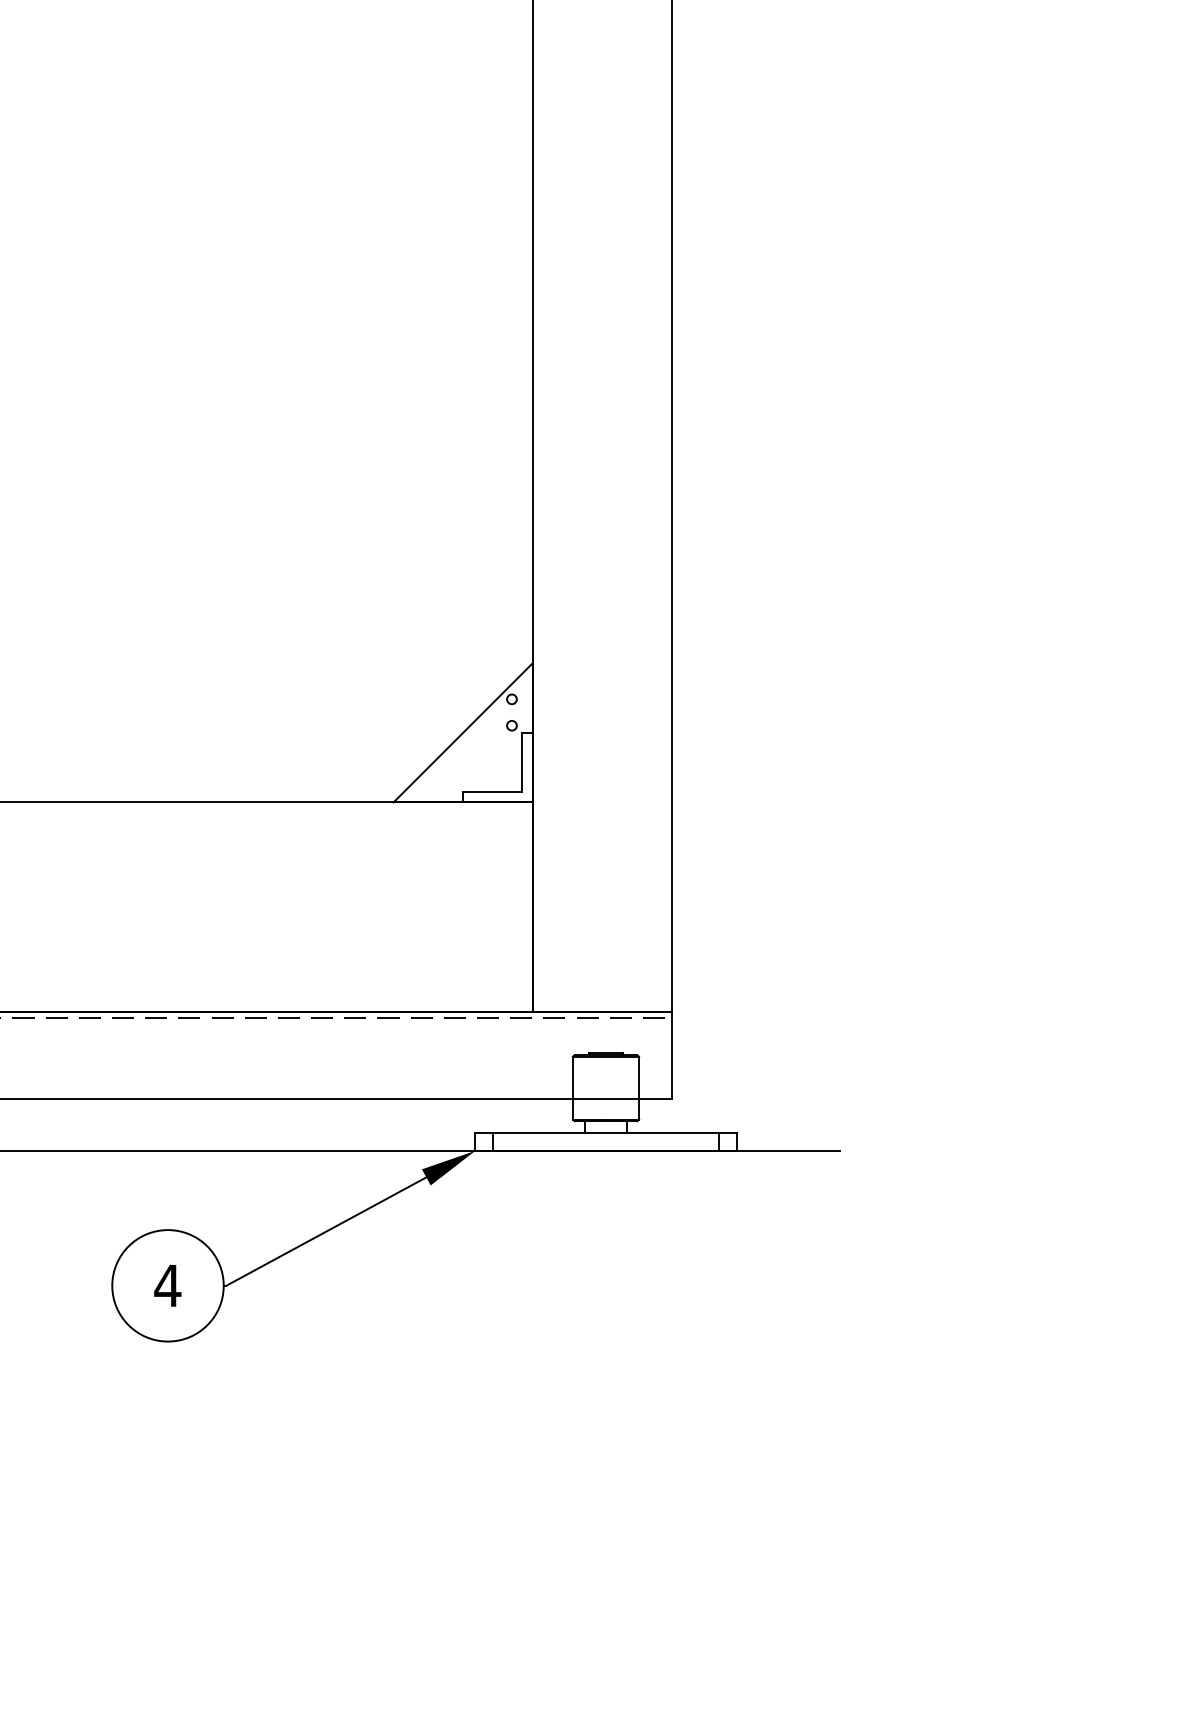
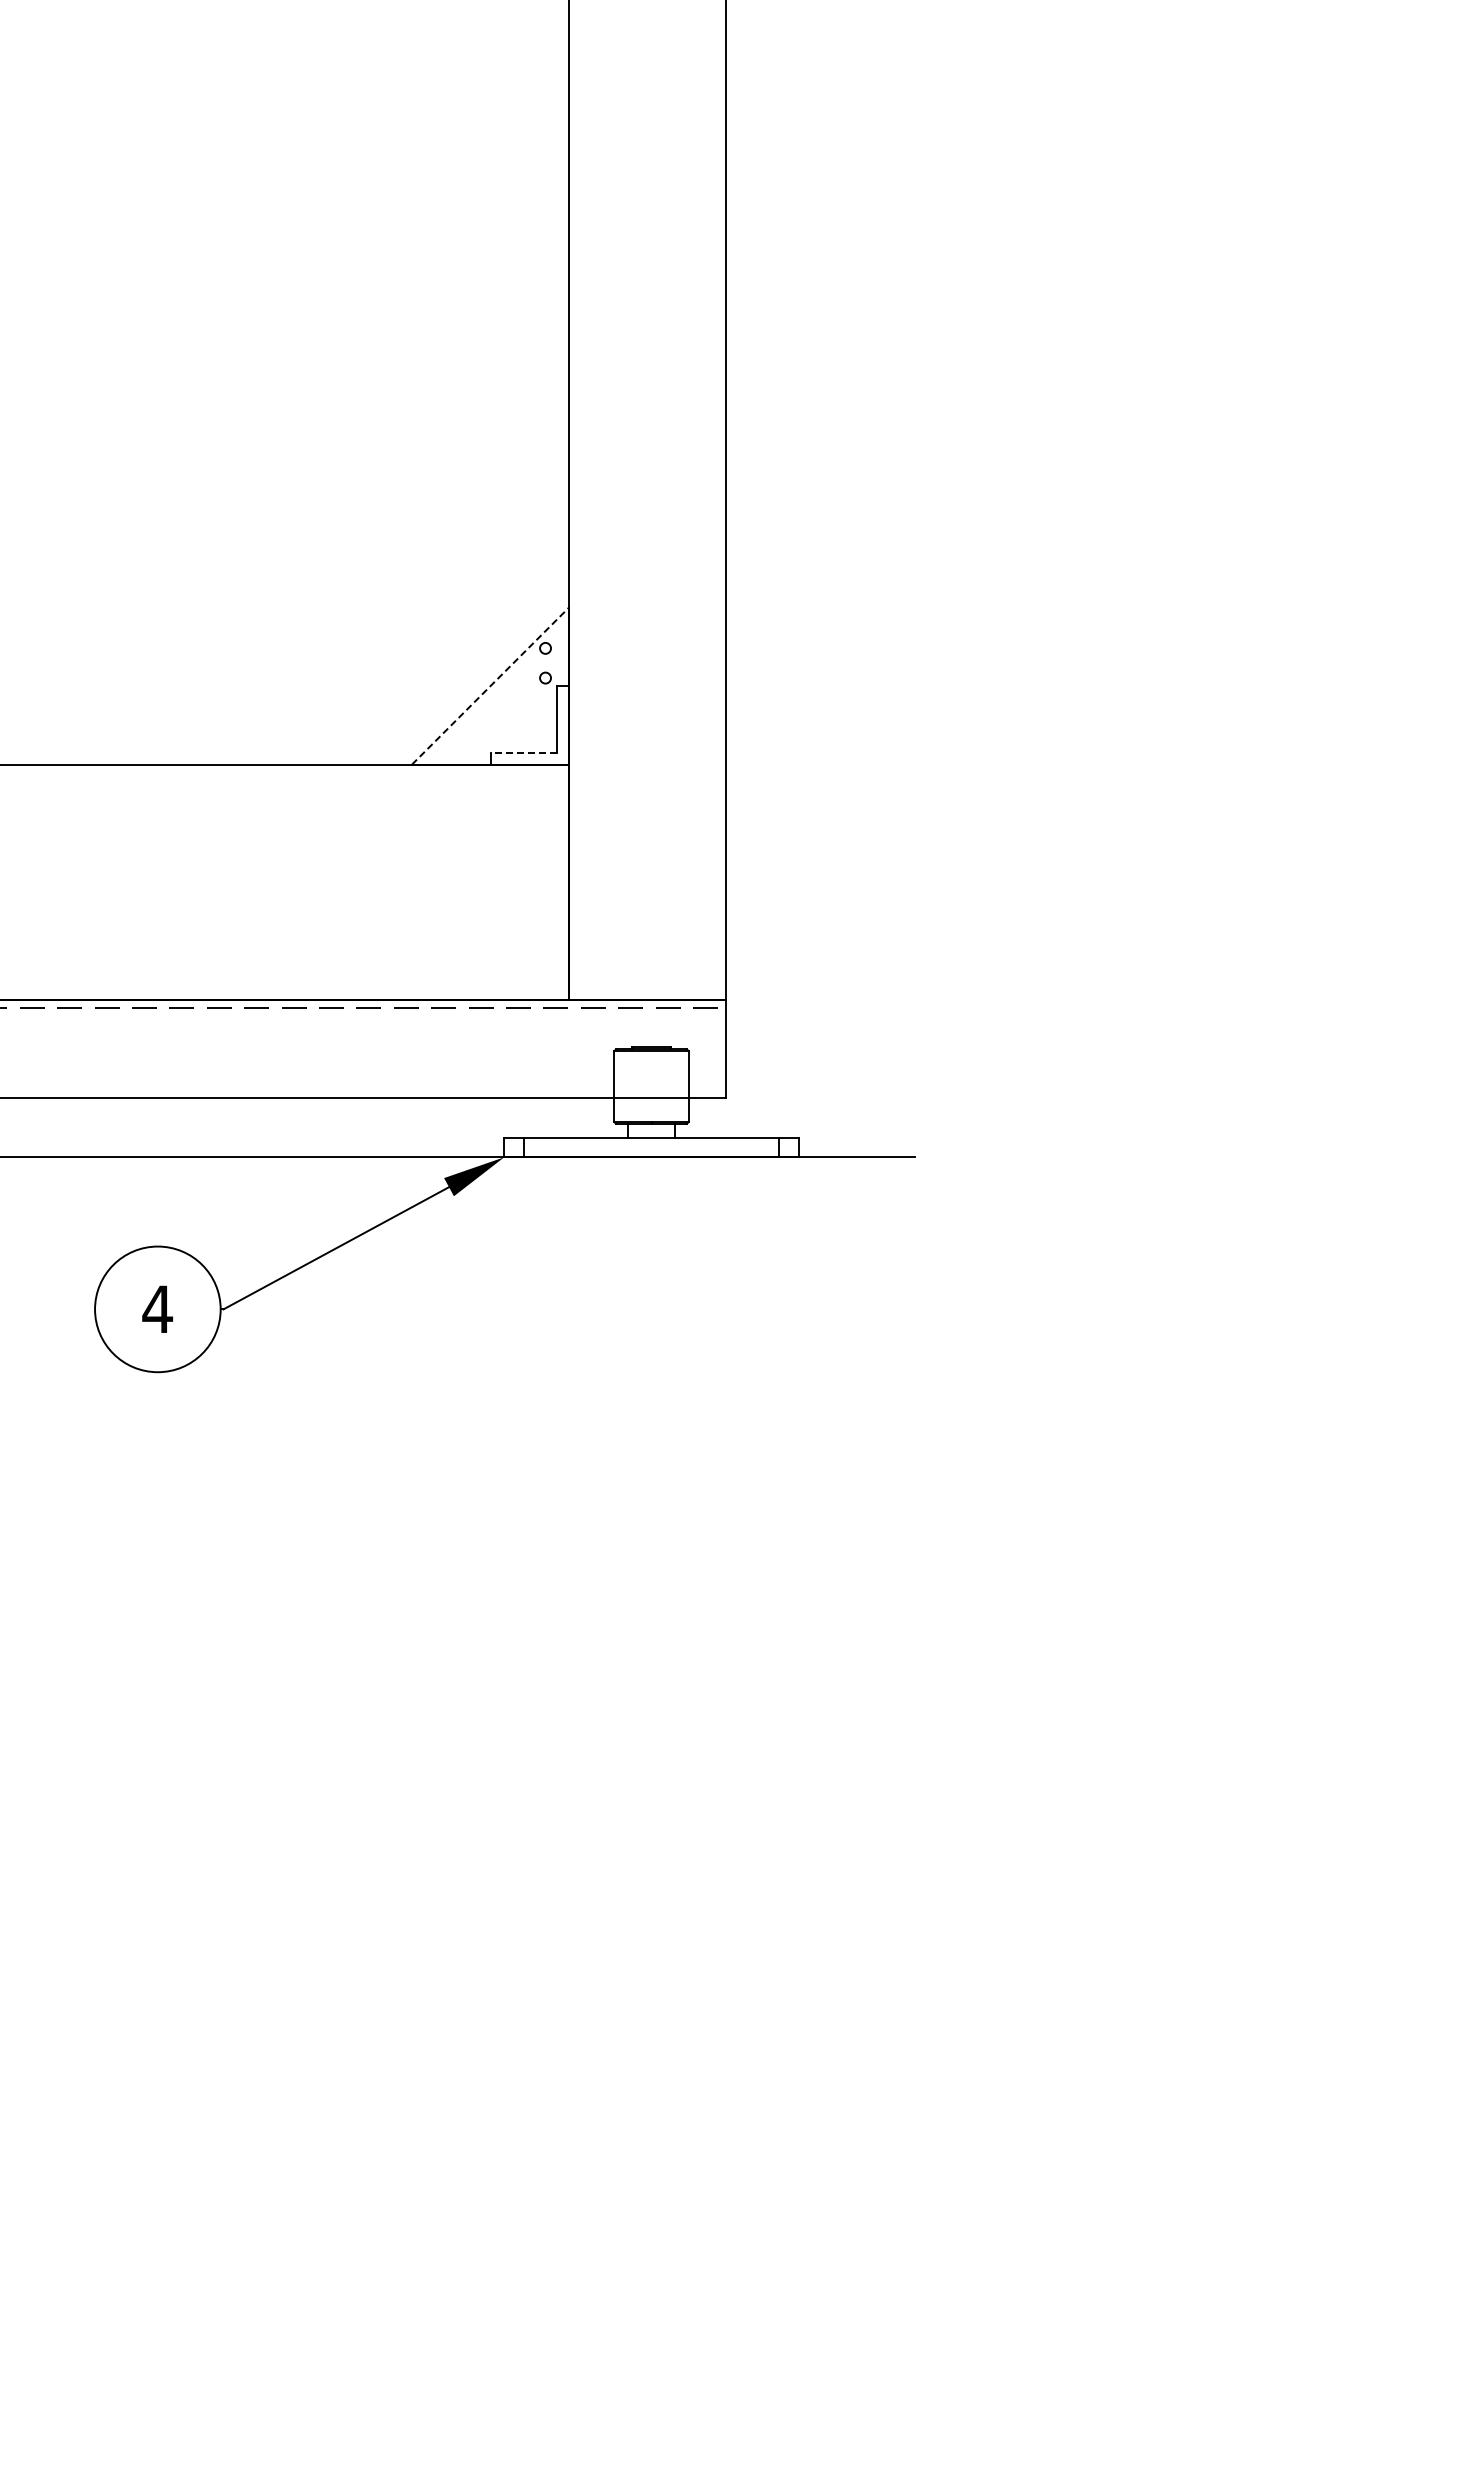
line: (463, 732) -> (490, 685), solid -> dashed
line: (492, 791) -> (523, 752), solid -> dashed

